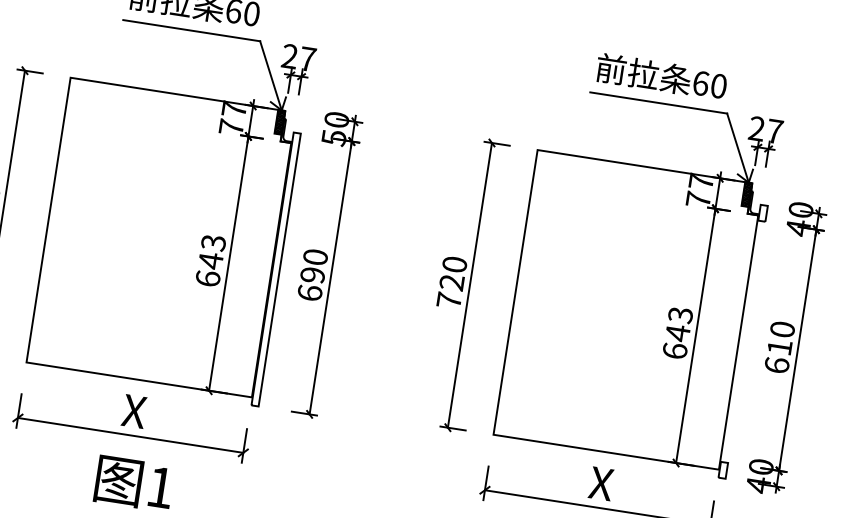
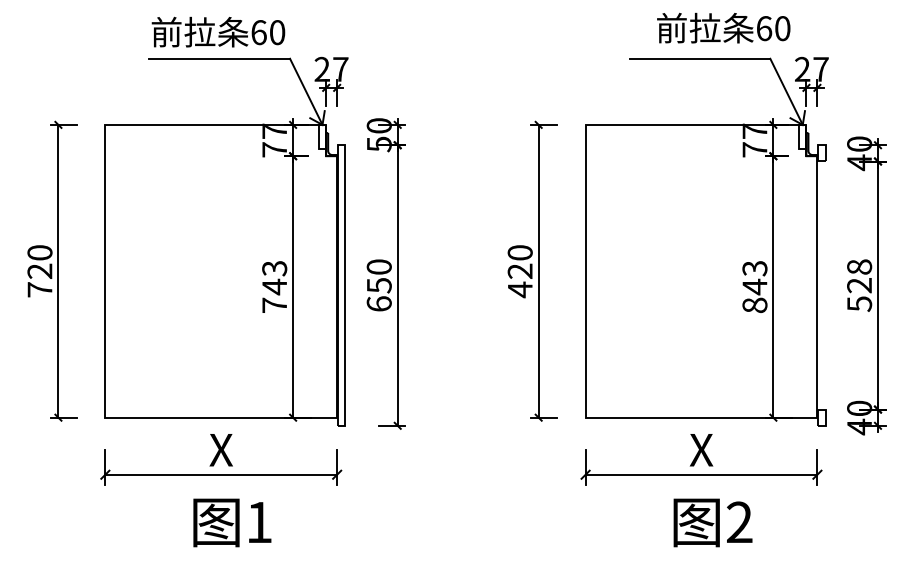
text: (661, 76) -> (723, 27), moved
hatch: (280, 121) -> (322, 136), removed
hatch: (746, 193) -> (802, 136), removed
text: (312, 275) -> (378, 285), 690 -> 650
text: (208, 277) -> (274, 304), 643 -> 743
text: (449, 300) -> (520, 289), 720 -> 420
text: (779, 347) -> (859, 285), 610 -> 528
text: (674, 351) -> (754, 305), 643 -> 843

